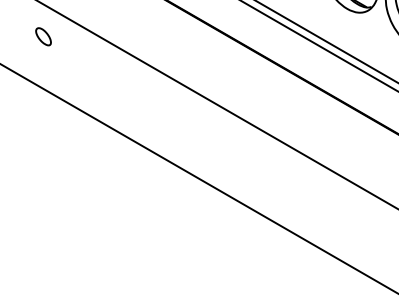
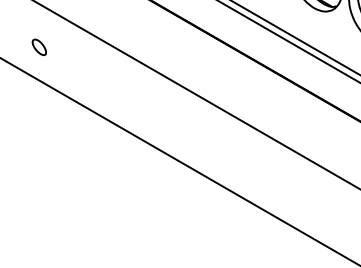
part: (42, 35) -> (38, 46), moved

